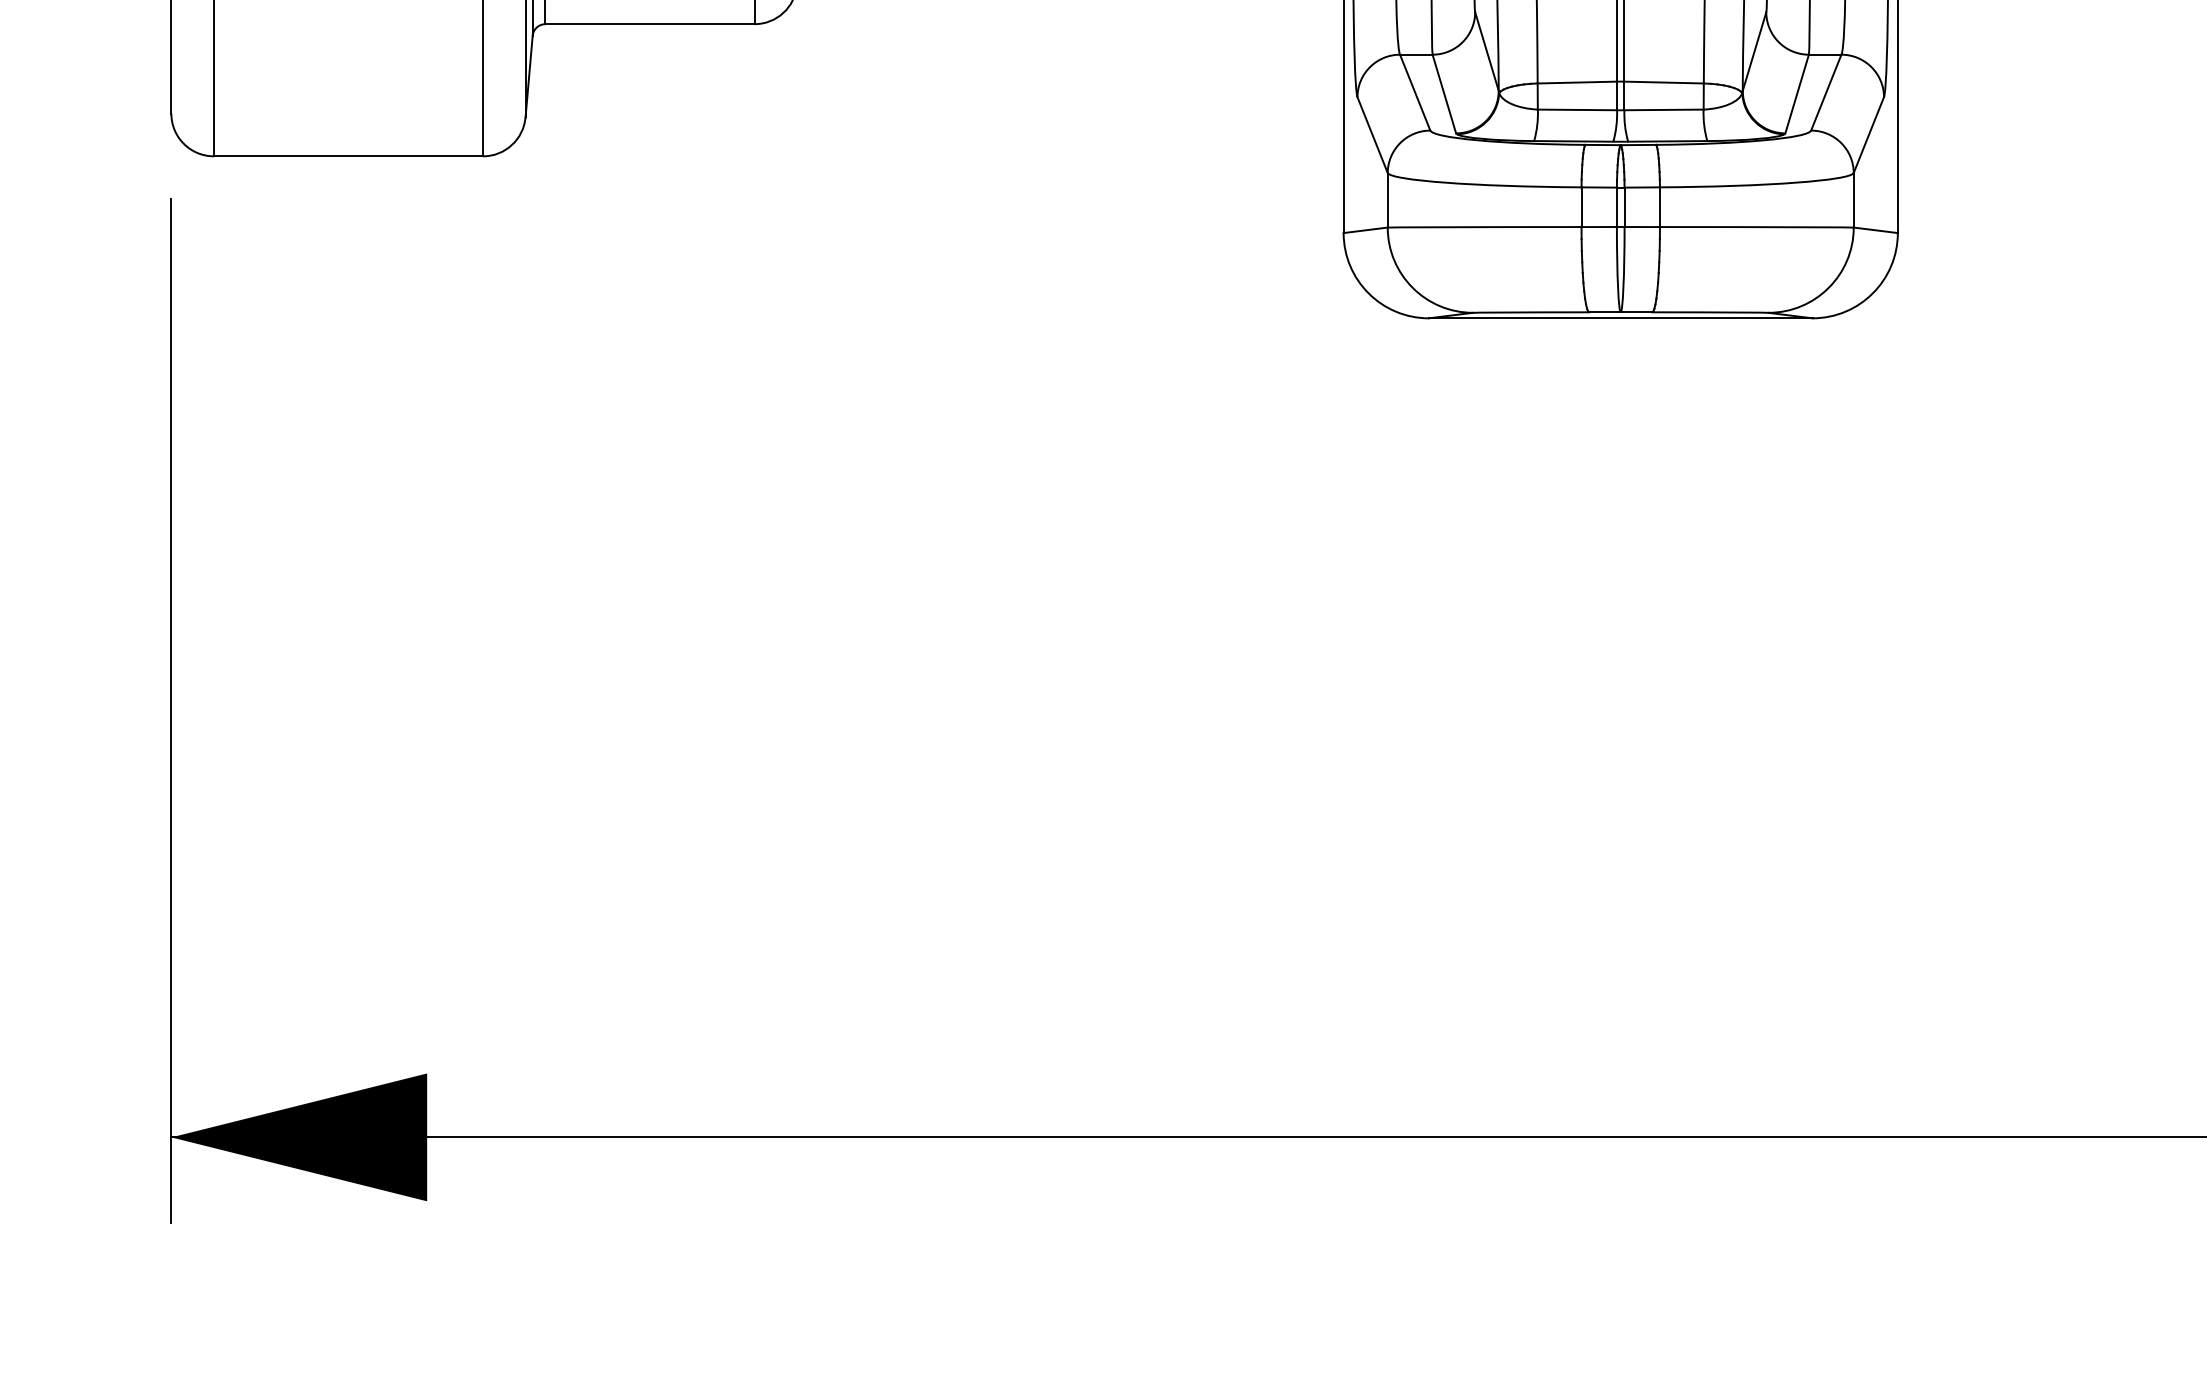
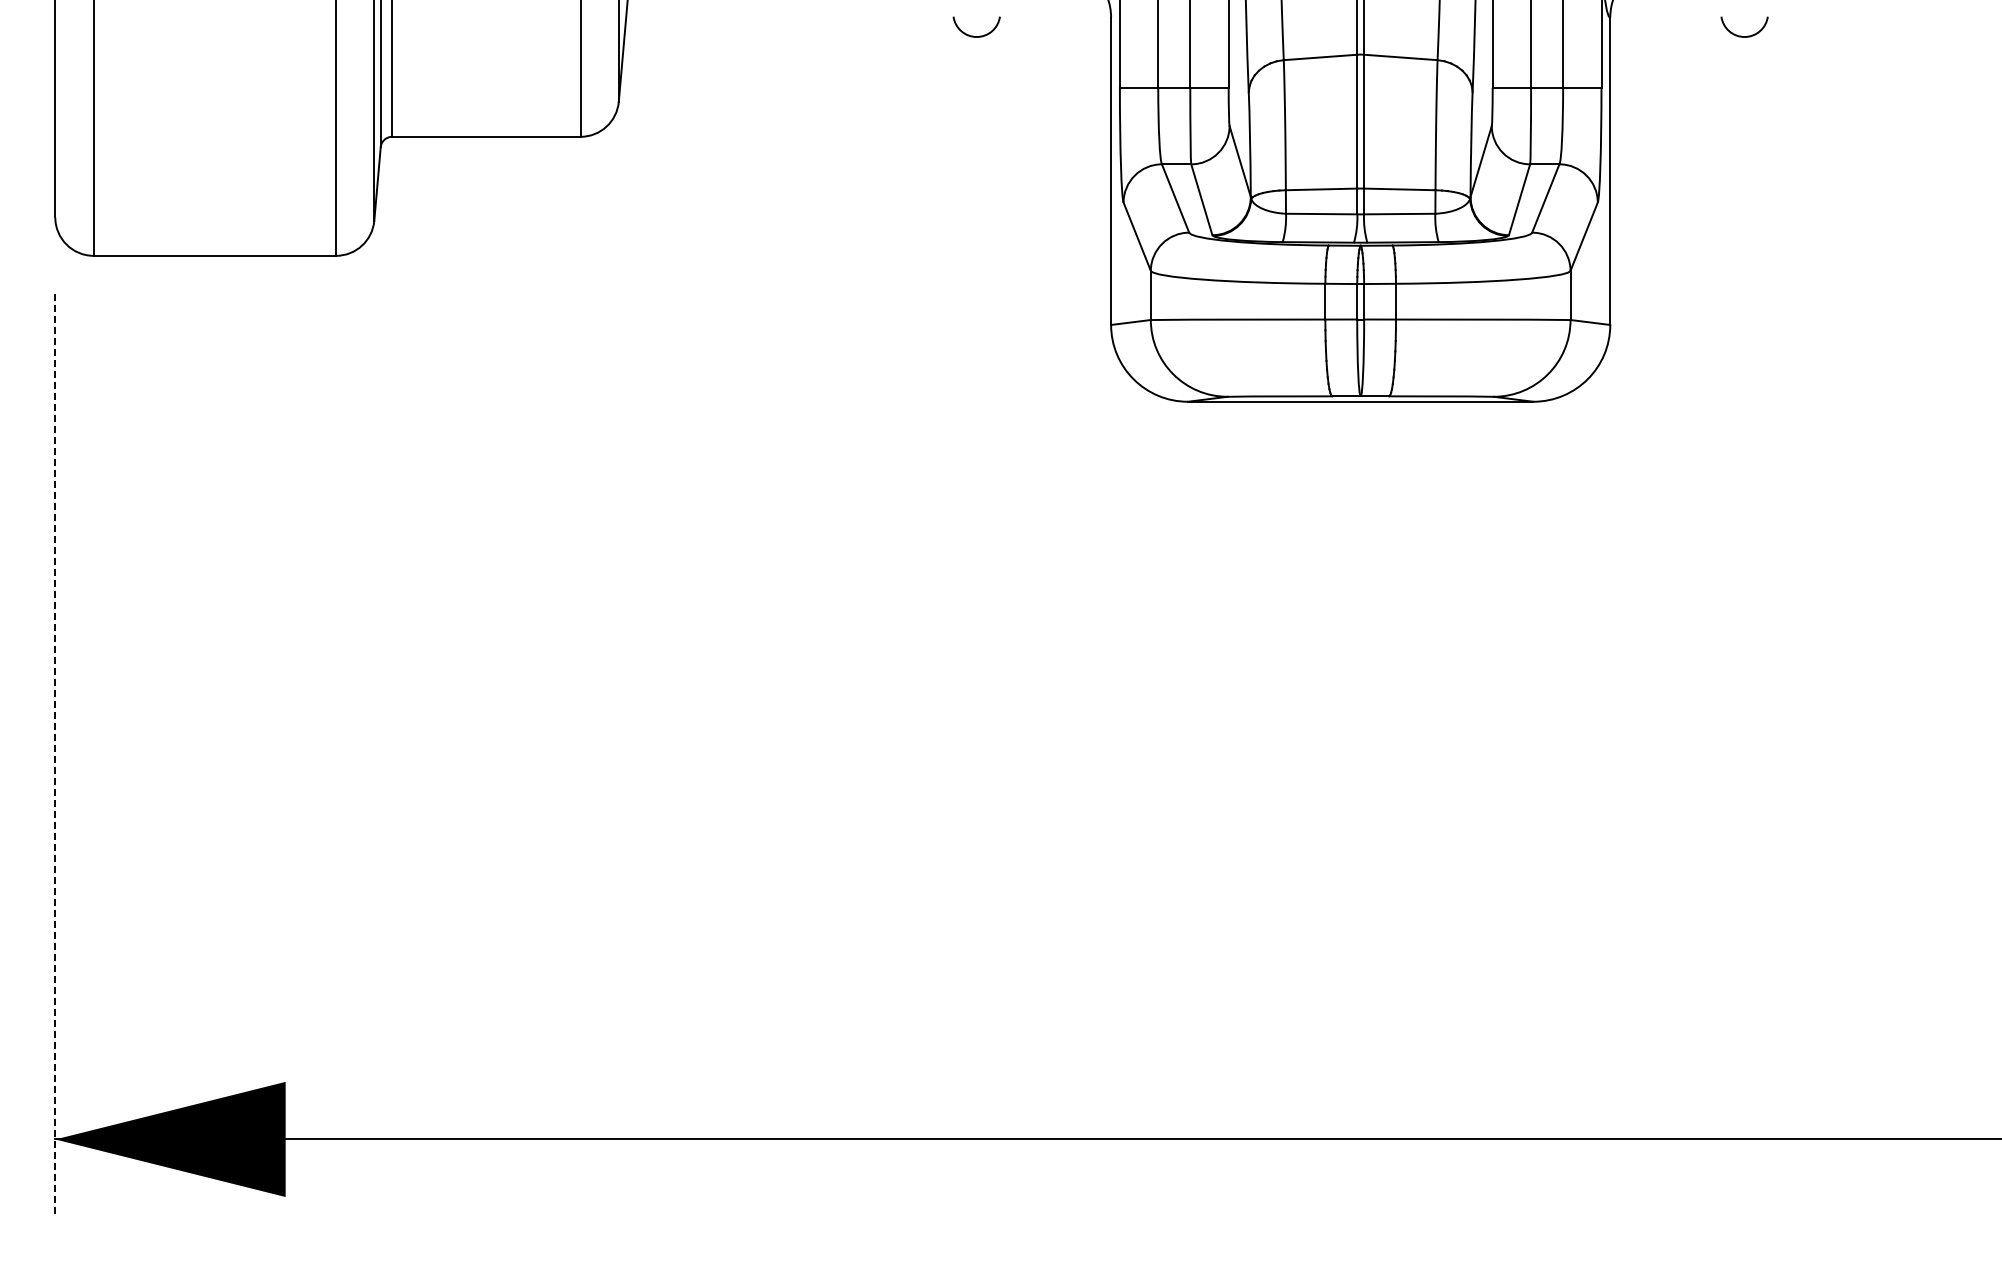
line: (171, 711) -> (55, 755), solid -> dashed

